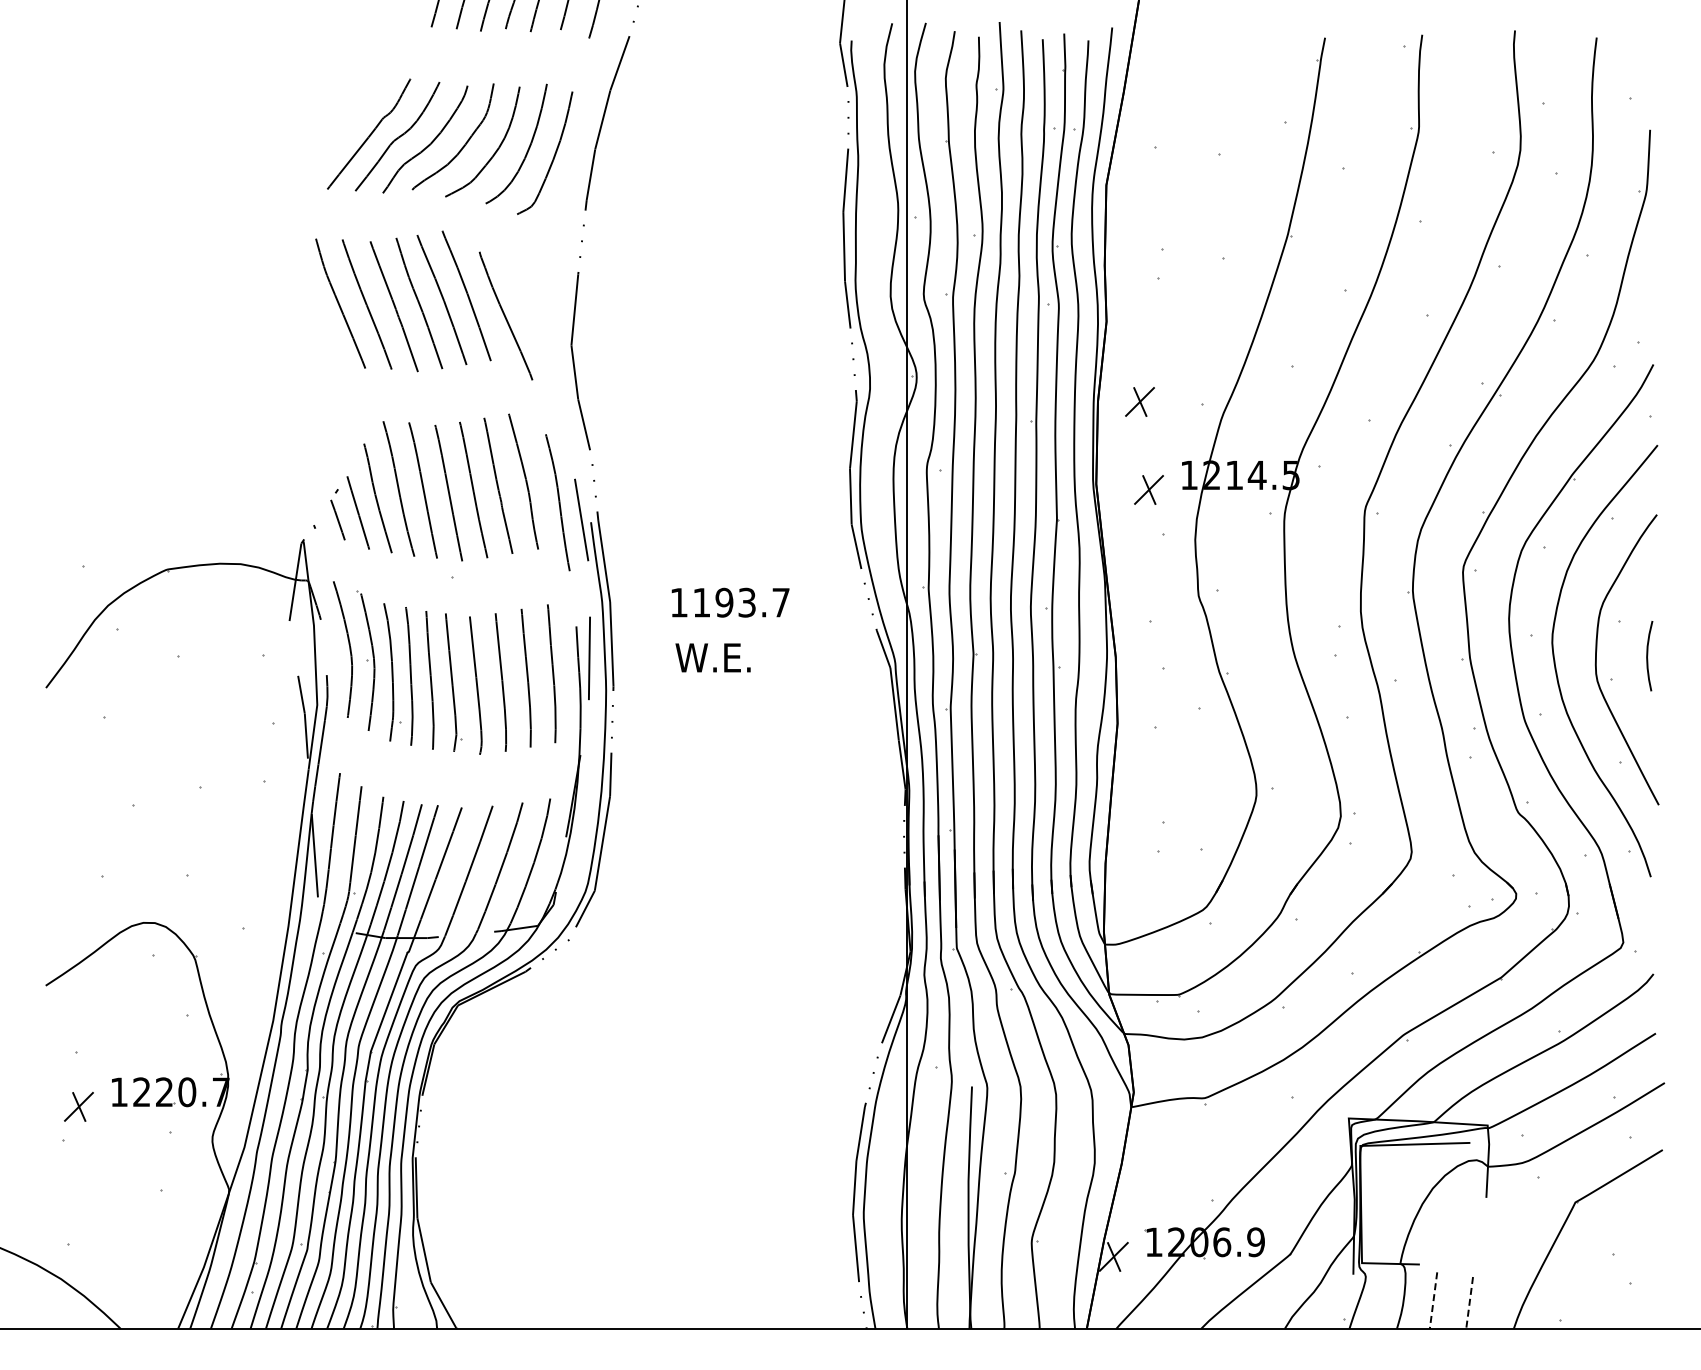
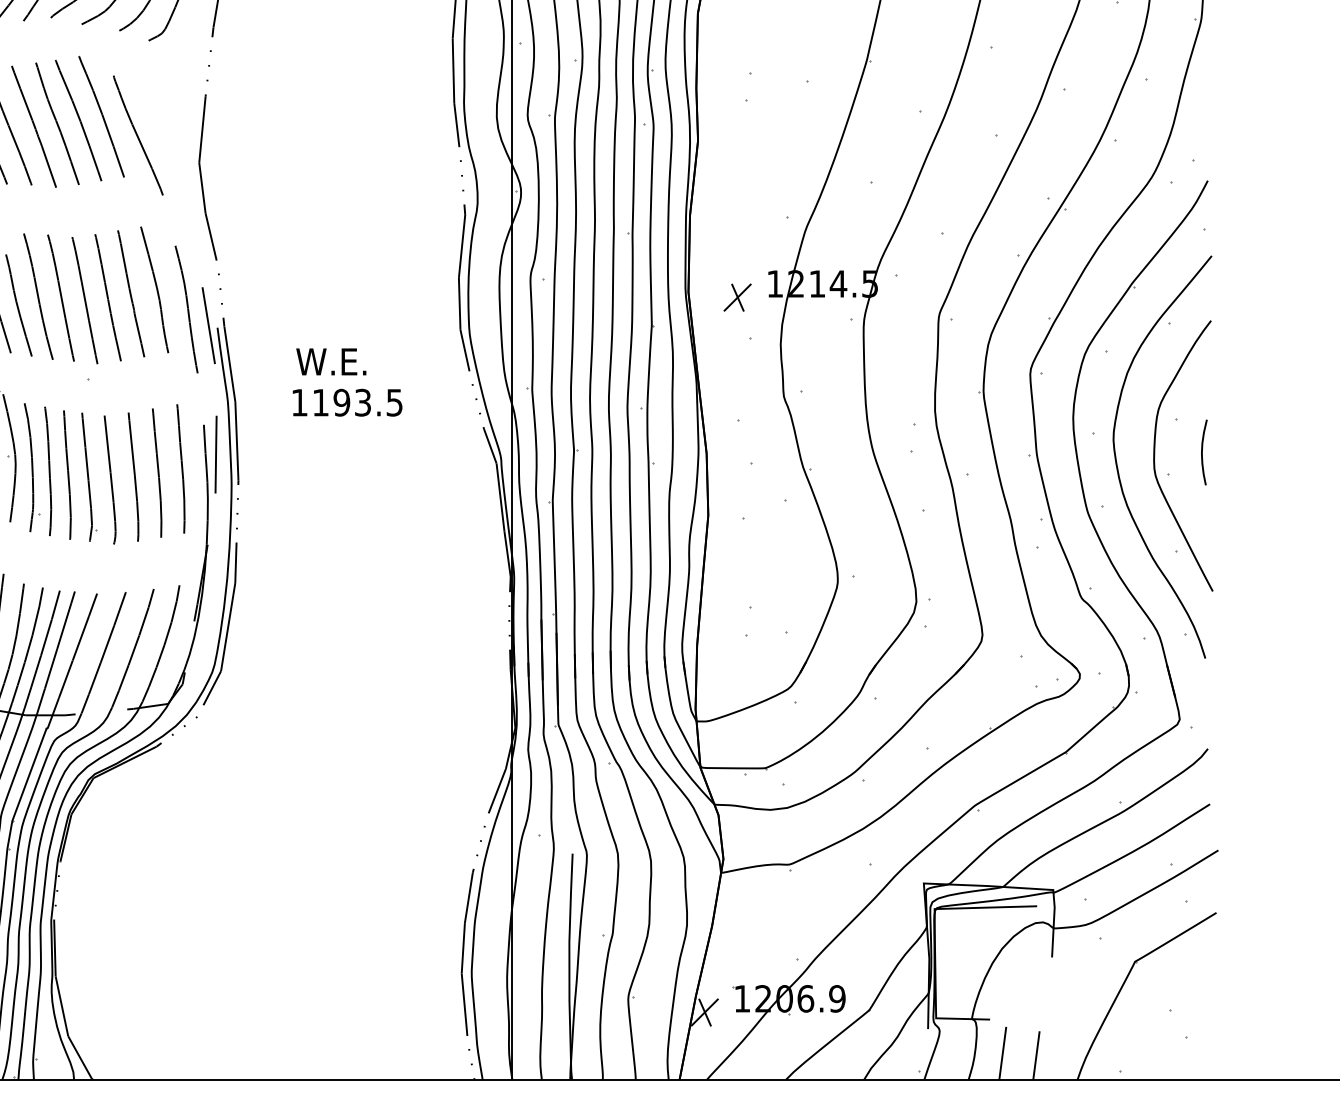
part: (1139, 401) -> (728, 215), removed
text: (780, 602) -> (394, 402), 1193.7 -> 1193.5
text: (712, 657) -> (330, 361), moved
line: (1433, 1300) -> (1002, 1053), dashed -> solid
line: (1469, 1303) -> (1036, 1055), dashed -> solid

